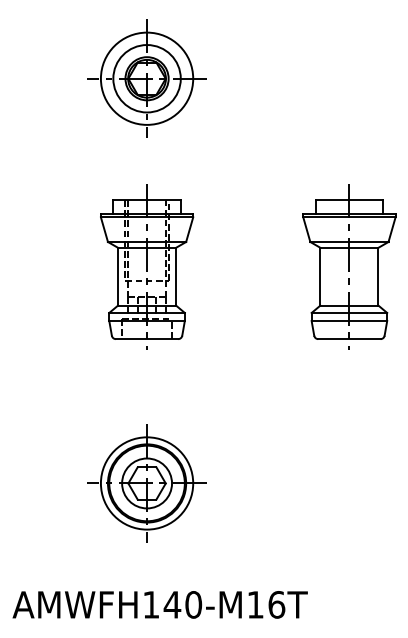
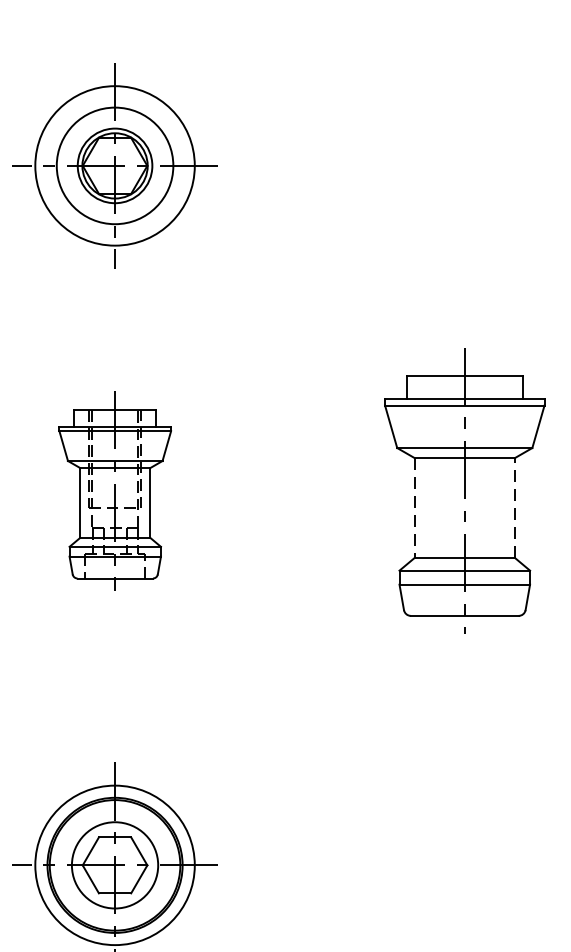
part: (147, 266) -> (115, 490), size x0.7
line: (320, 276) -> (414, 507), solid -> dashed
line: (378, 276) -> (515, 507), solid -> dashed

